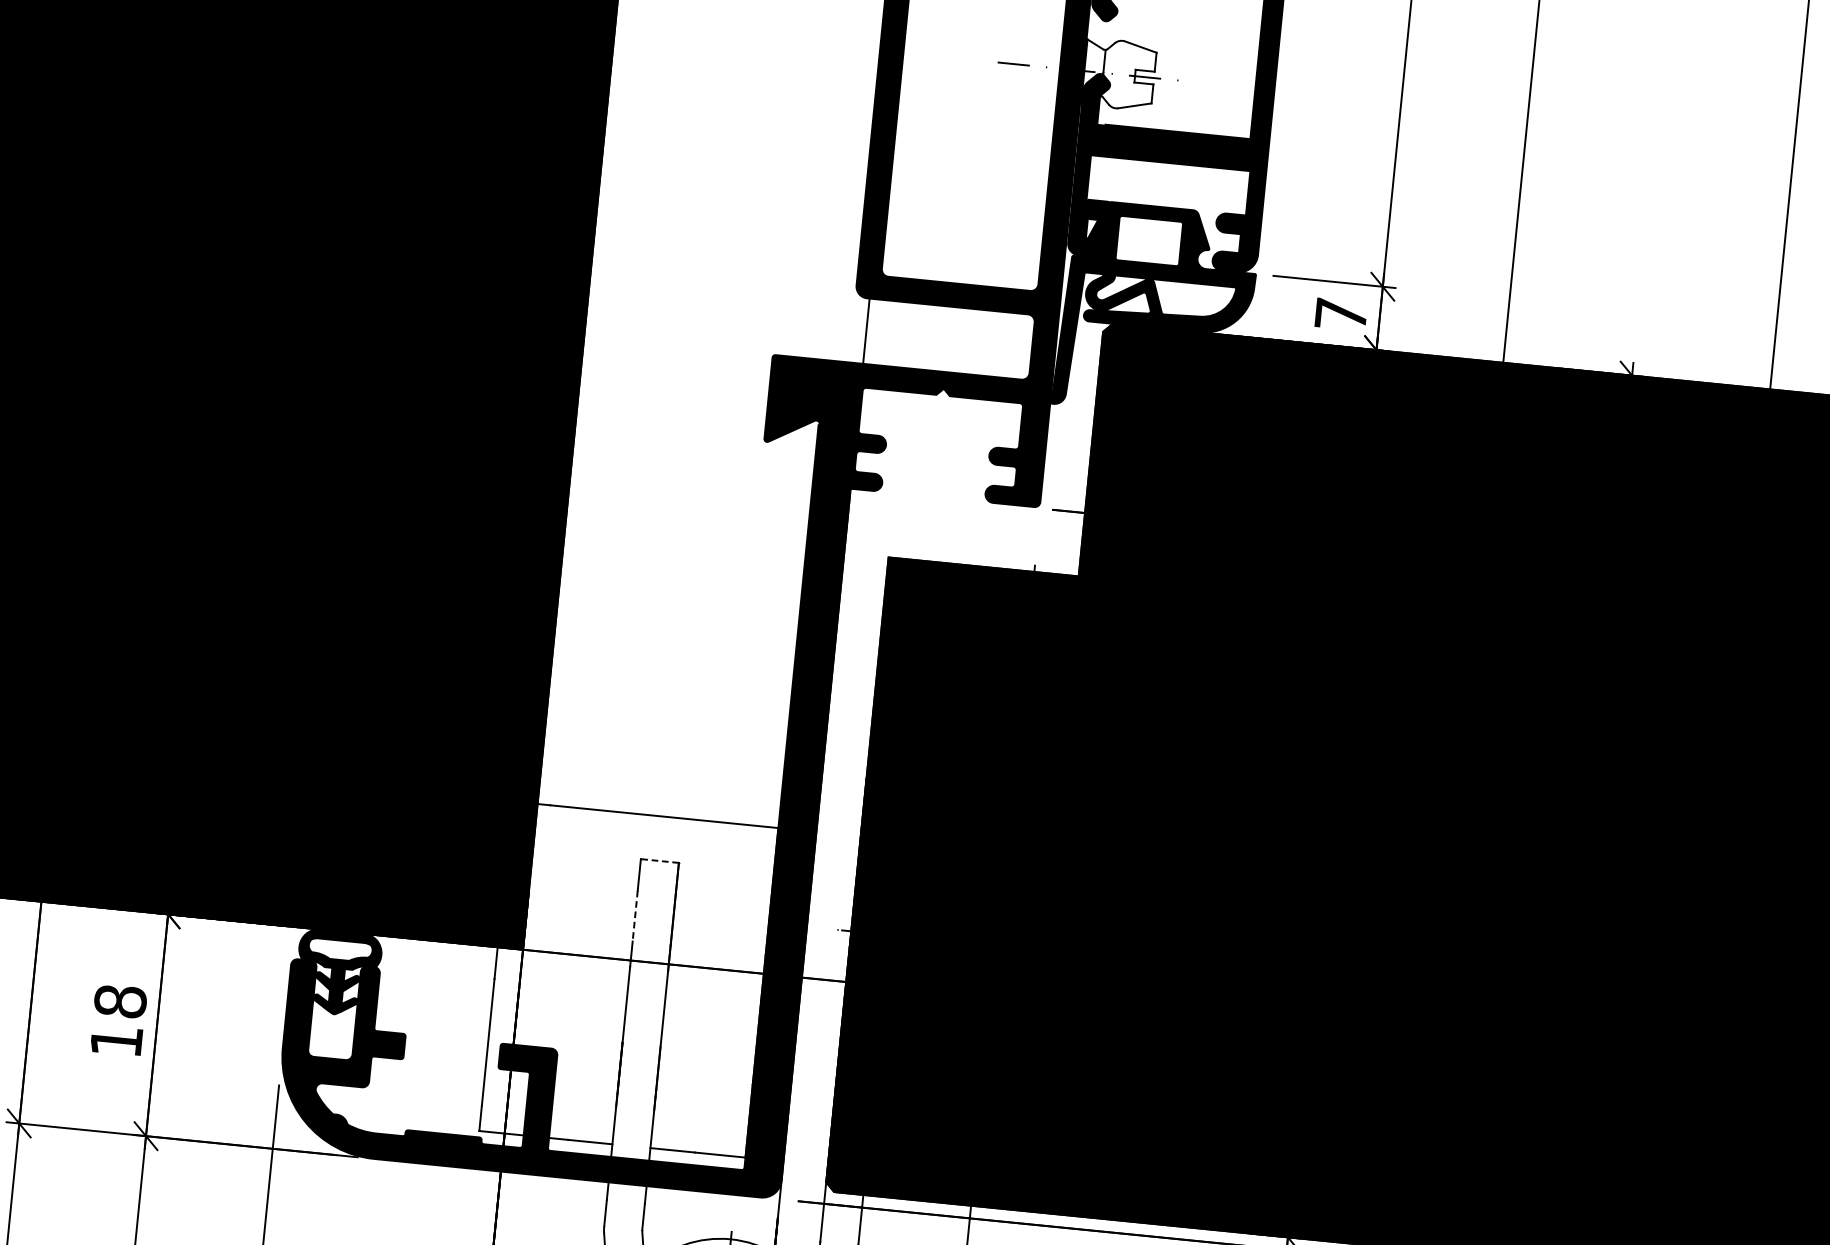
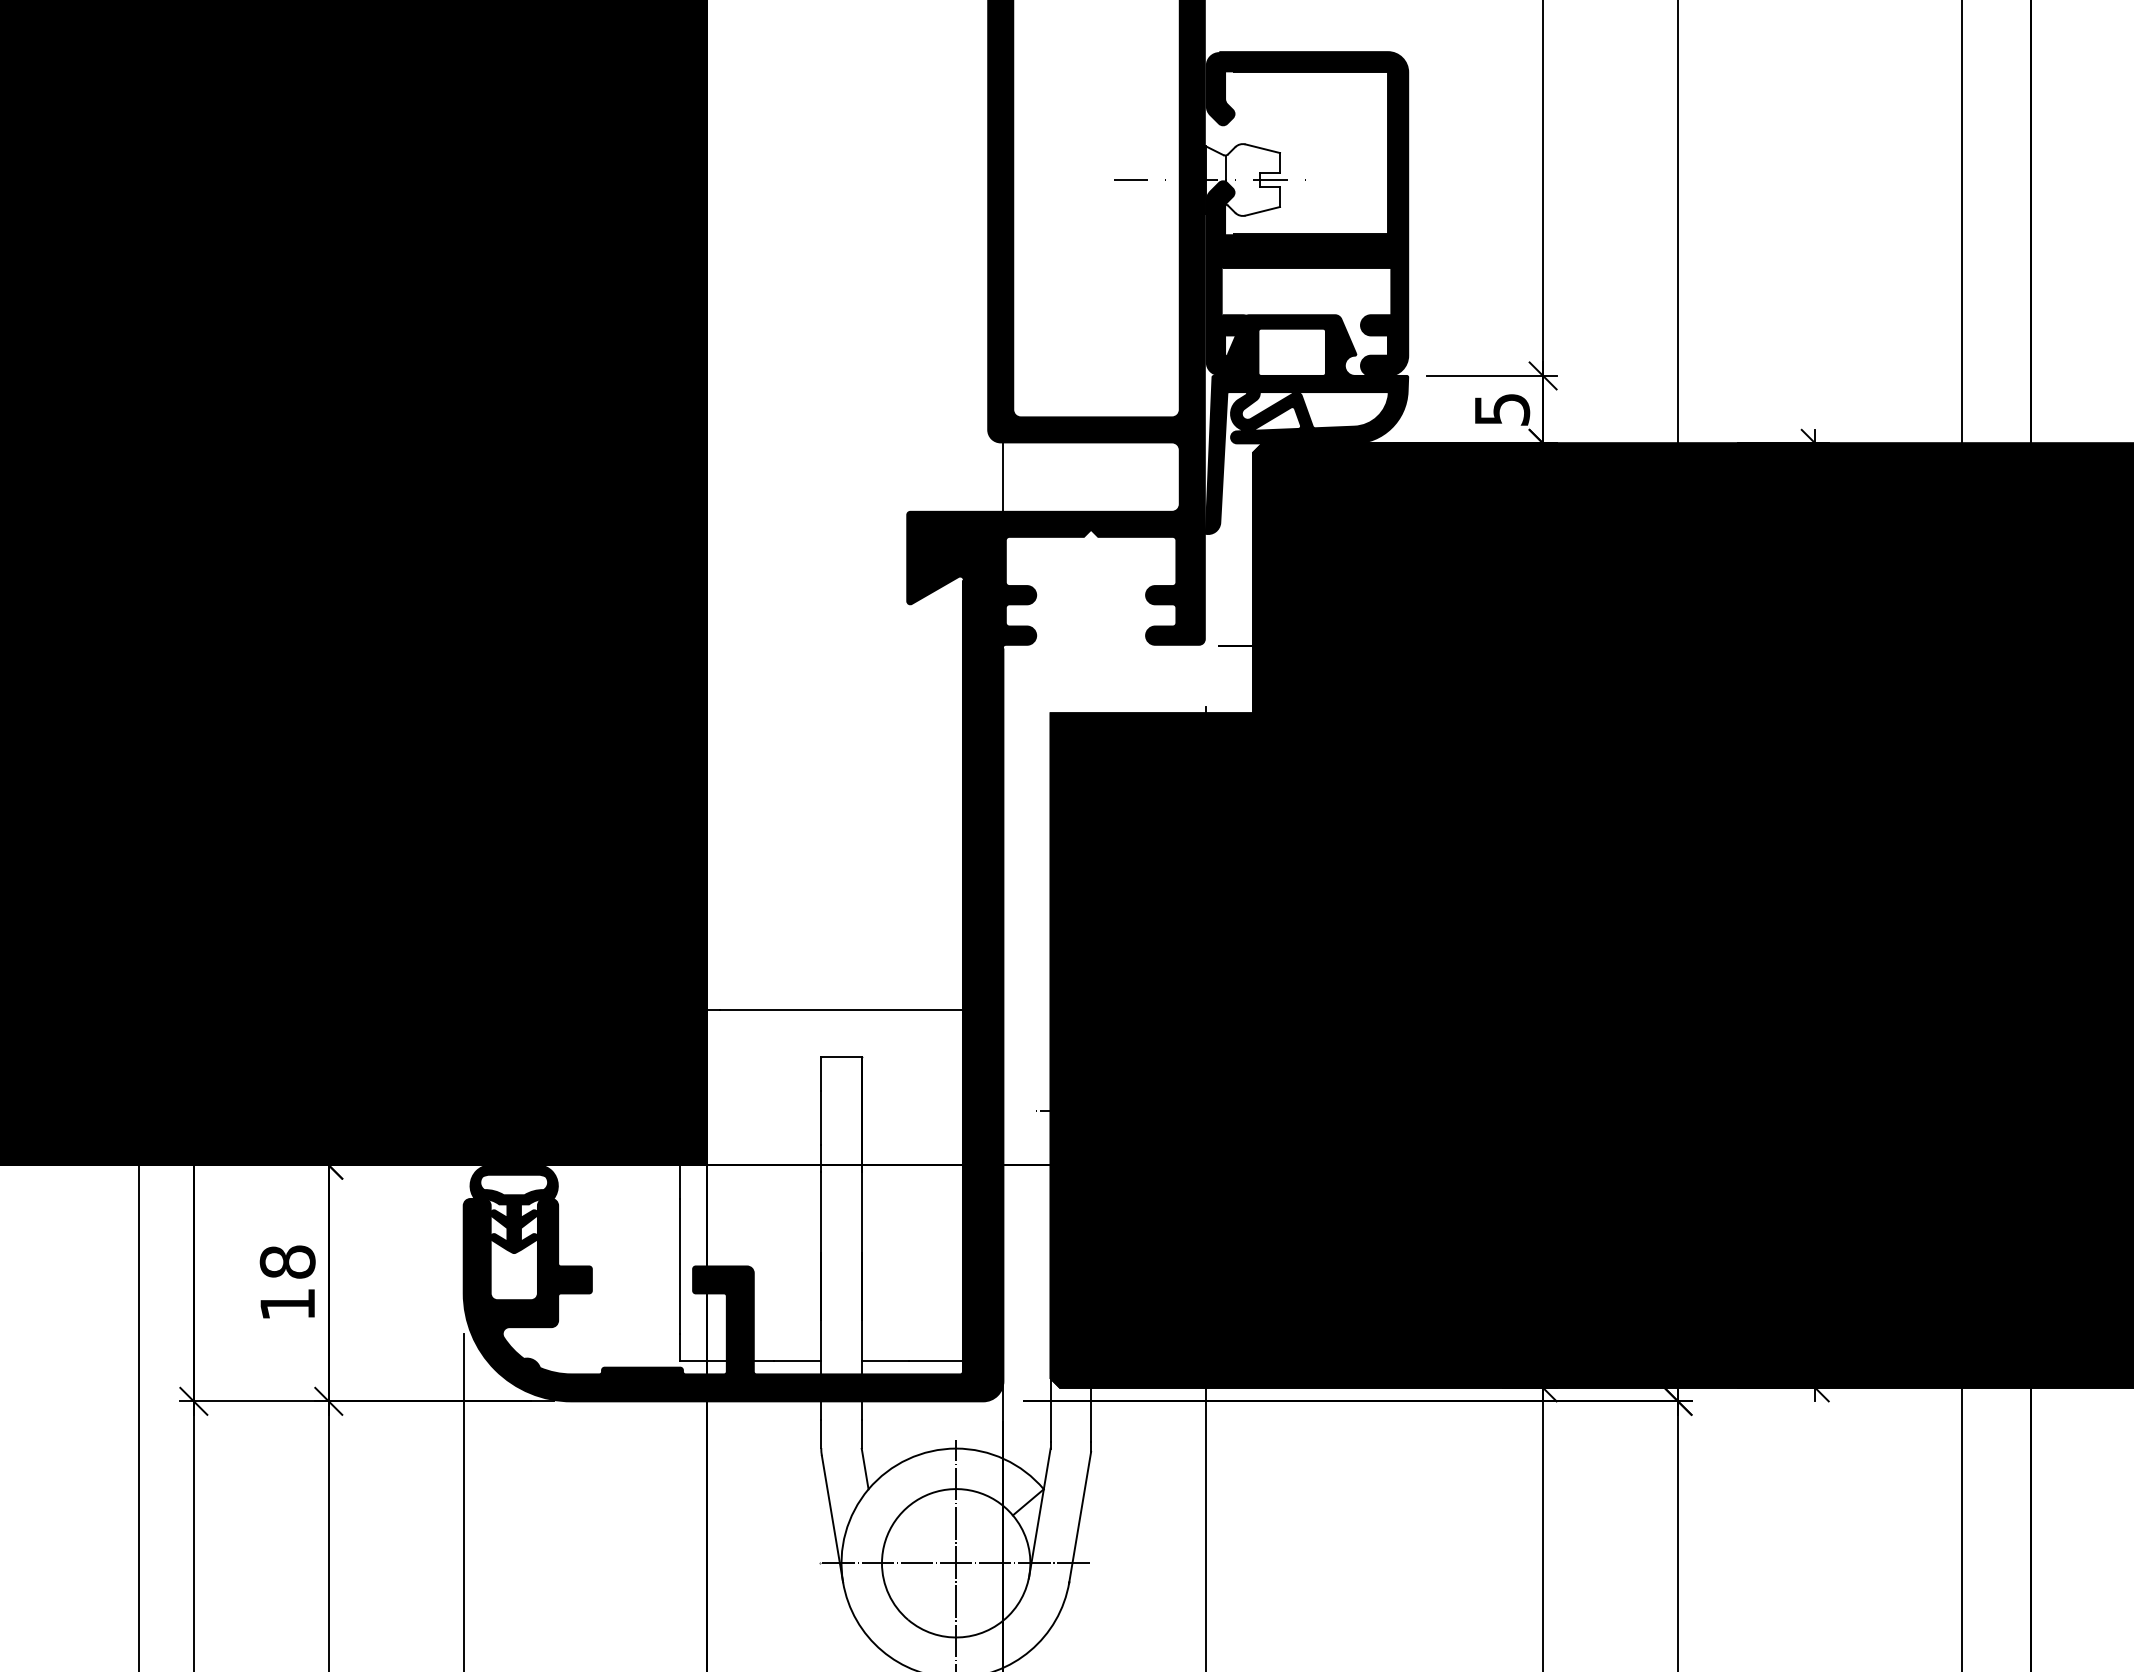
text: (1341, 314) -> (1502, 409), 7 -> 5
line: (659, 861) -> (841, 1057), dashed -> solid
line: (635, 916) -> (821, 1118), dashed -> solid

